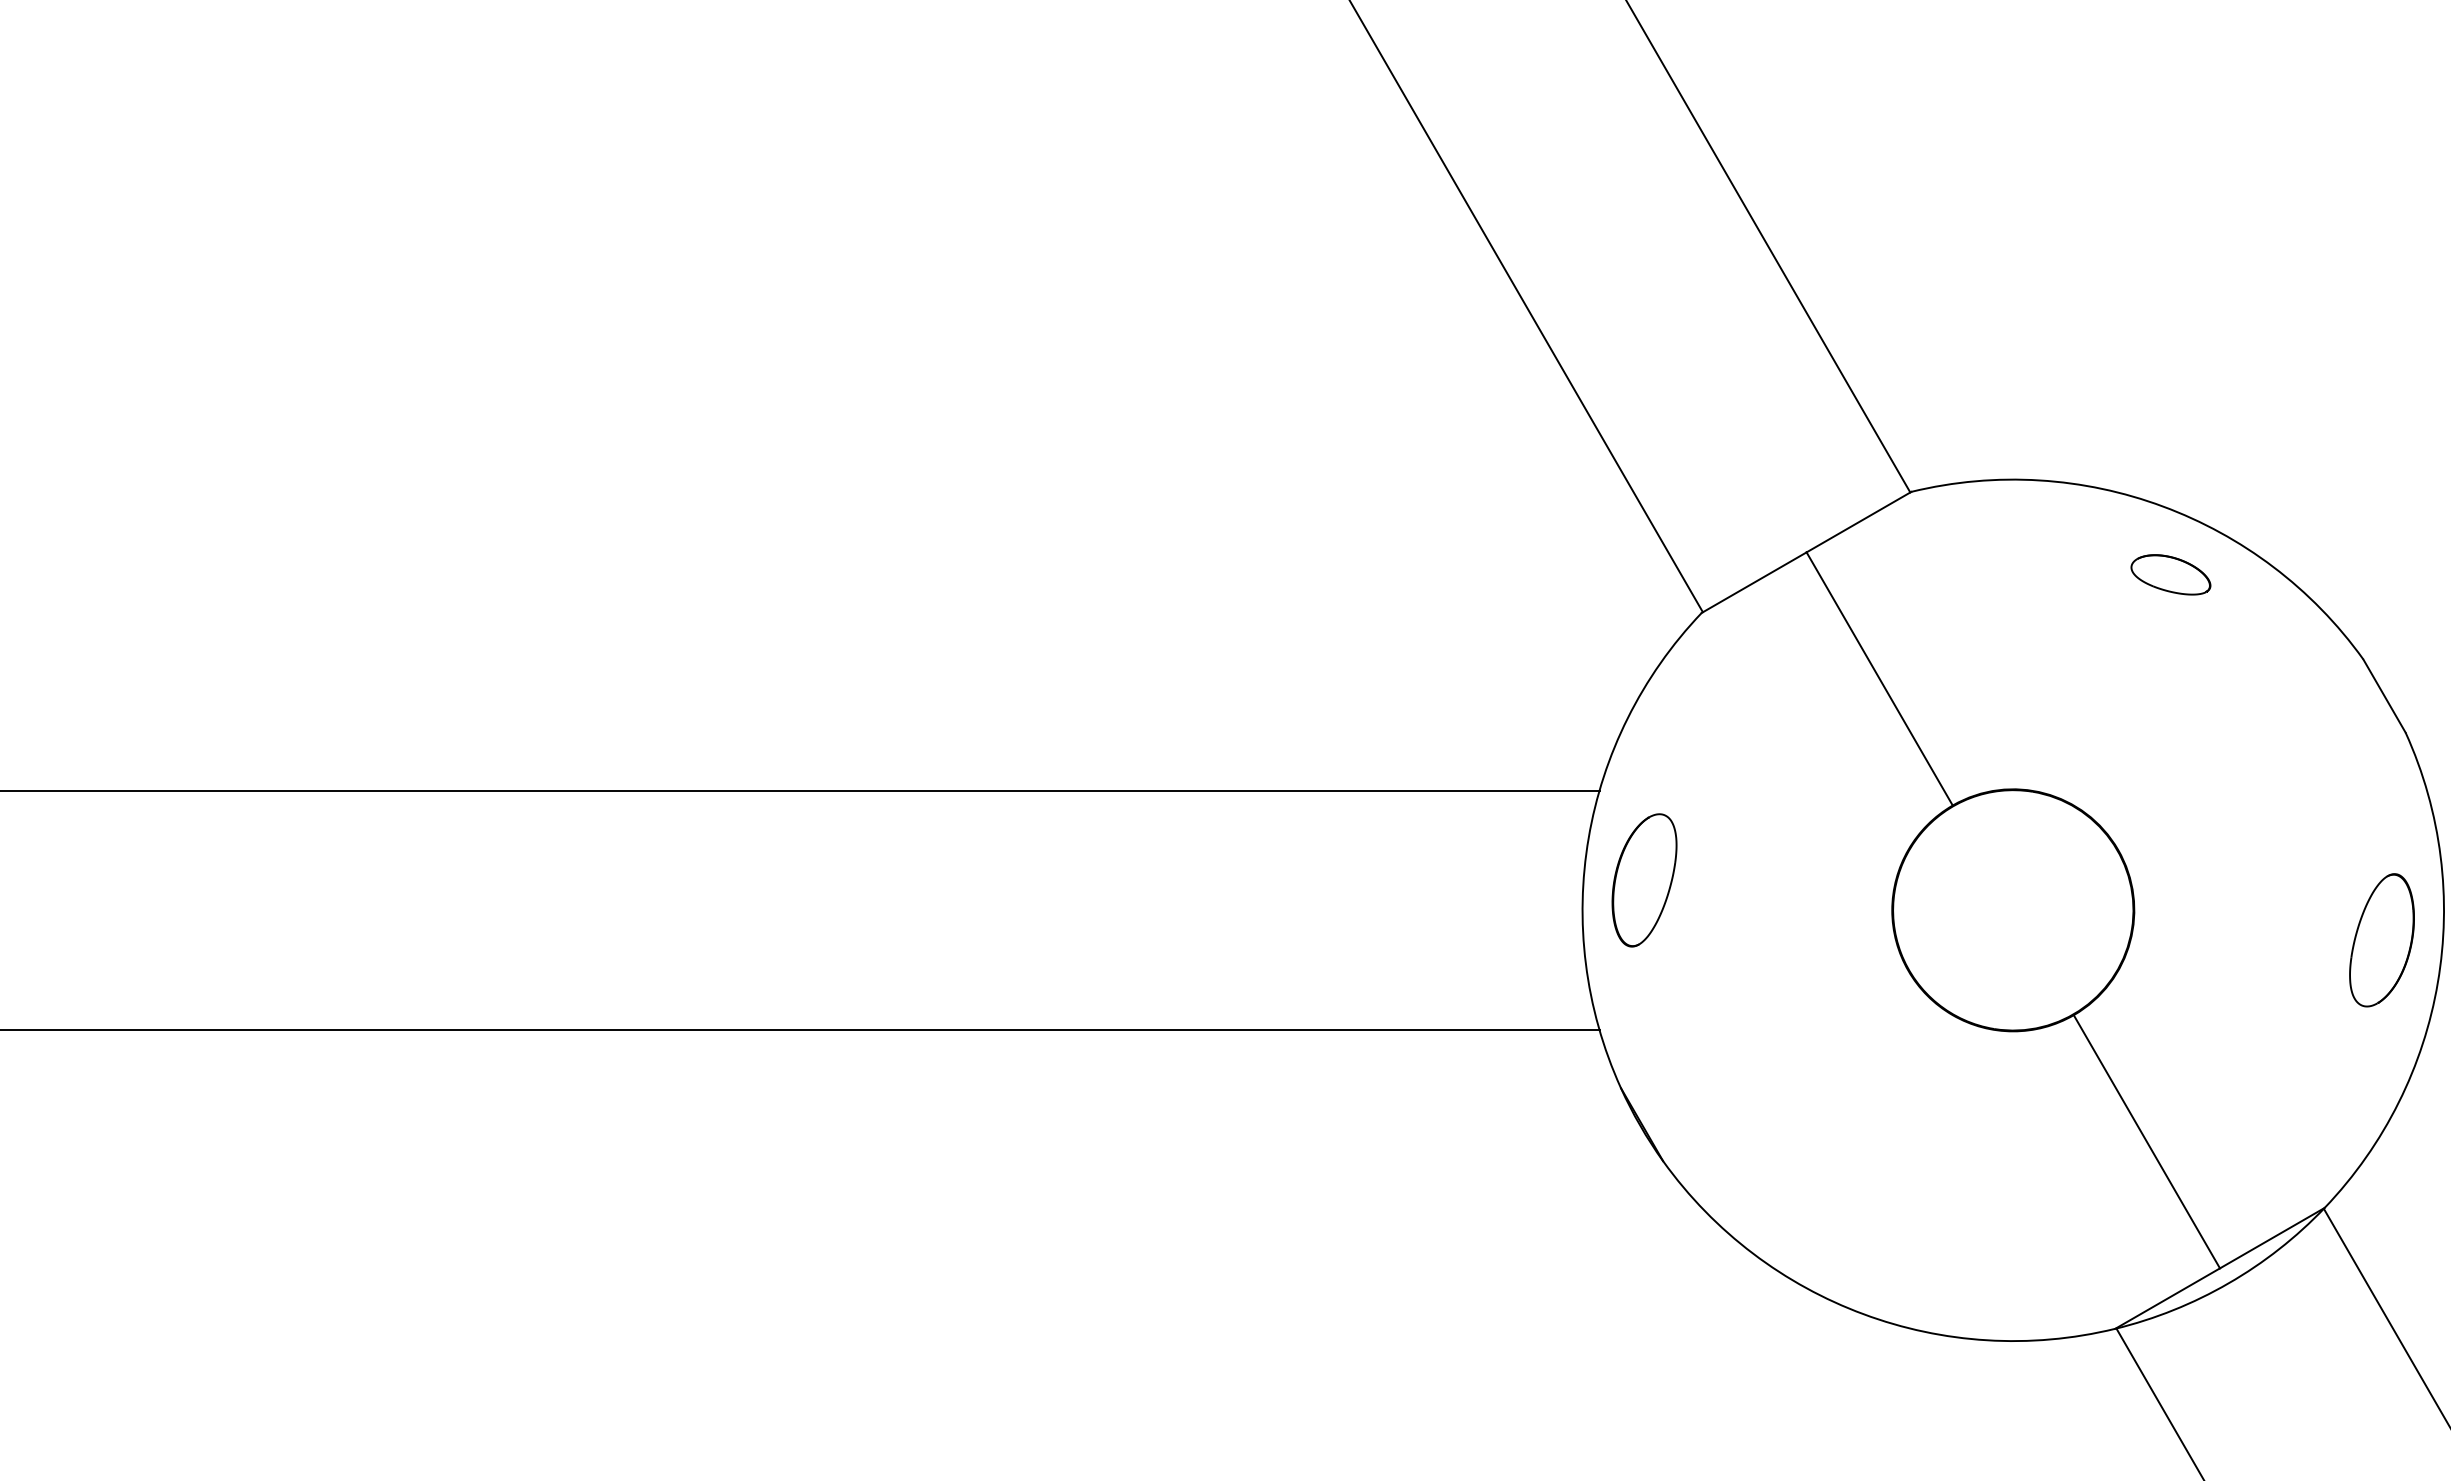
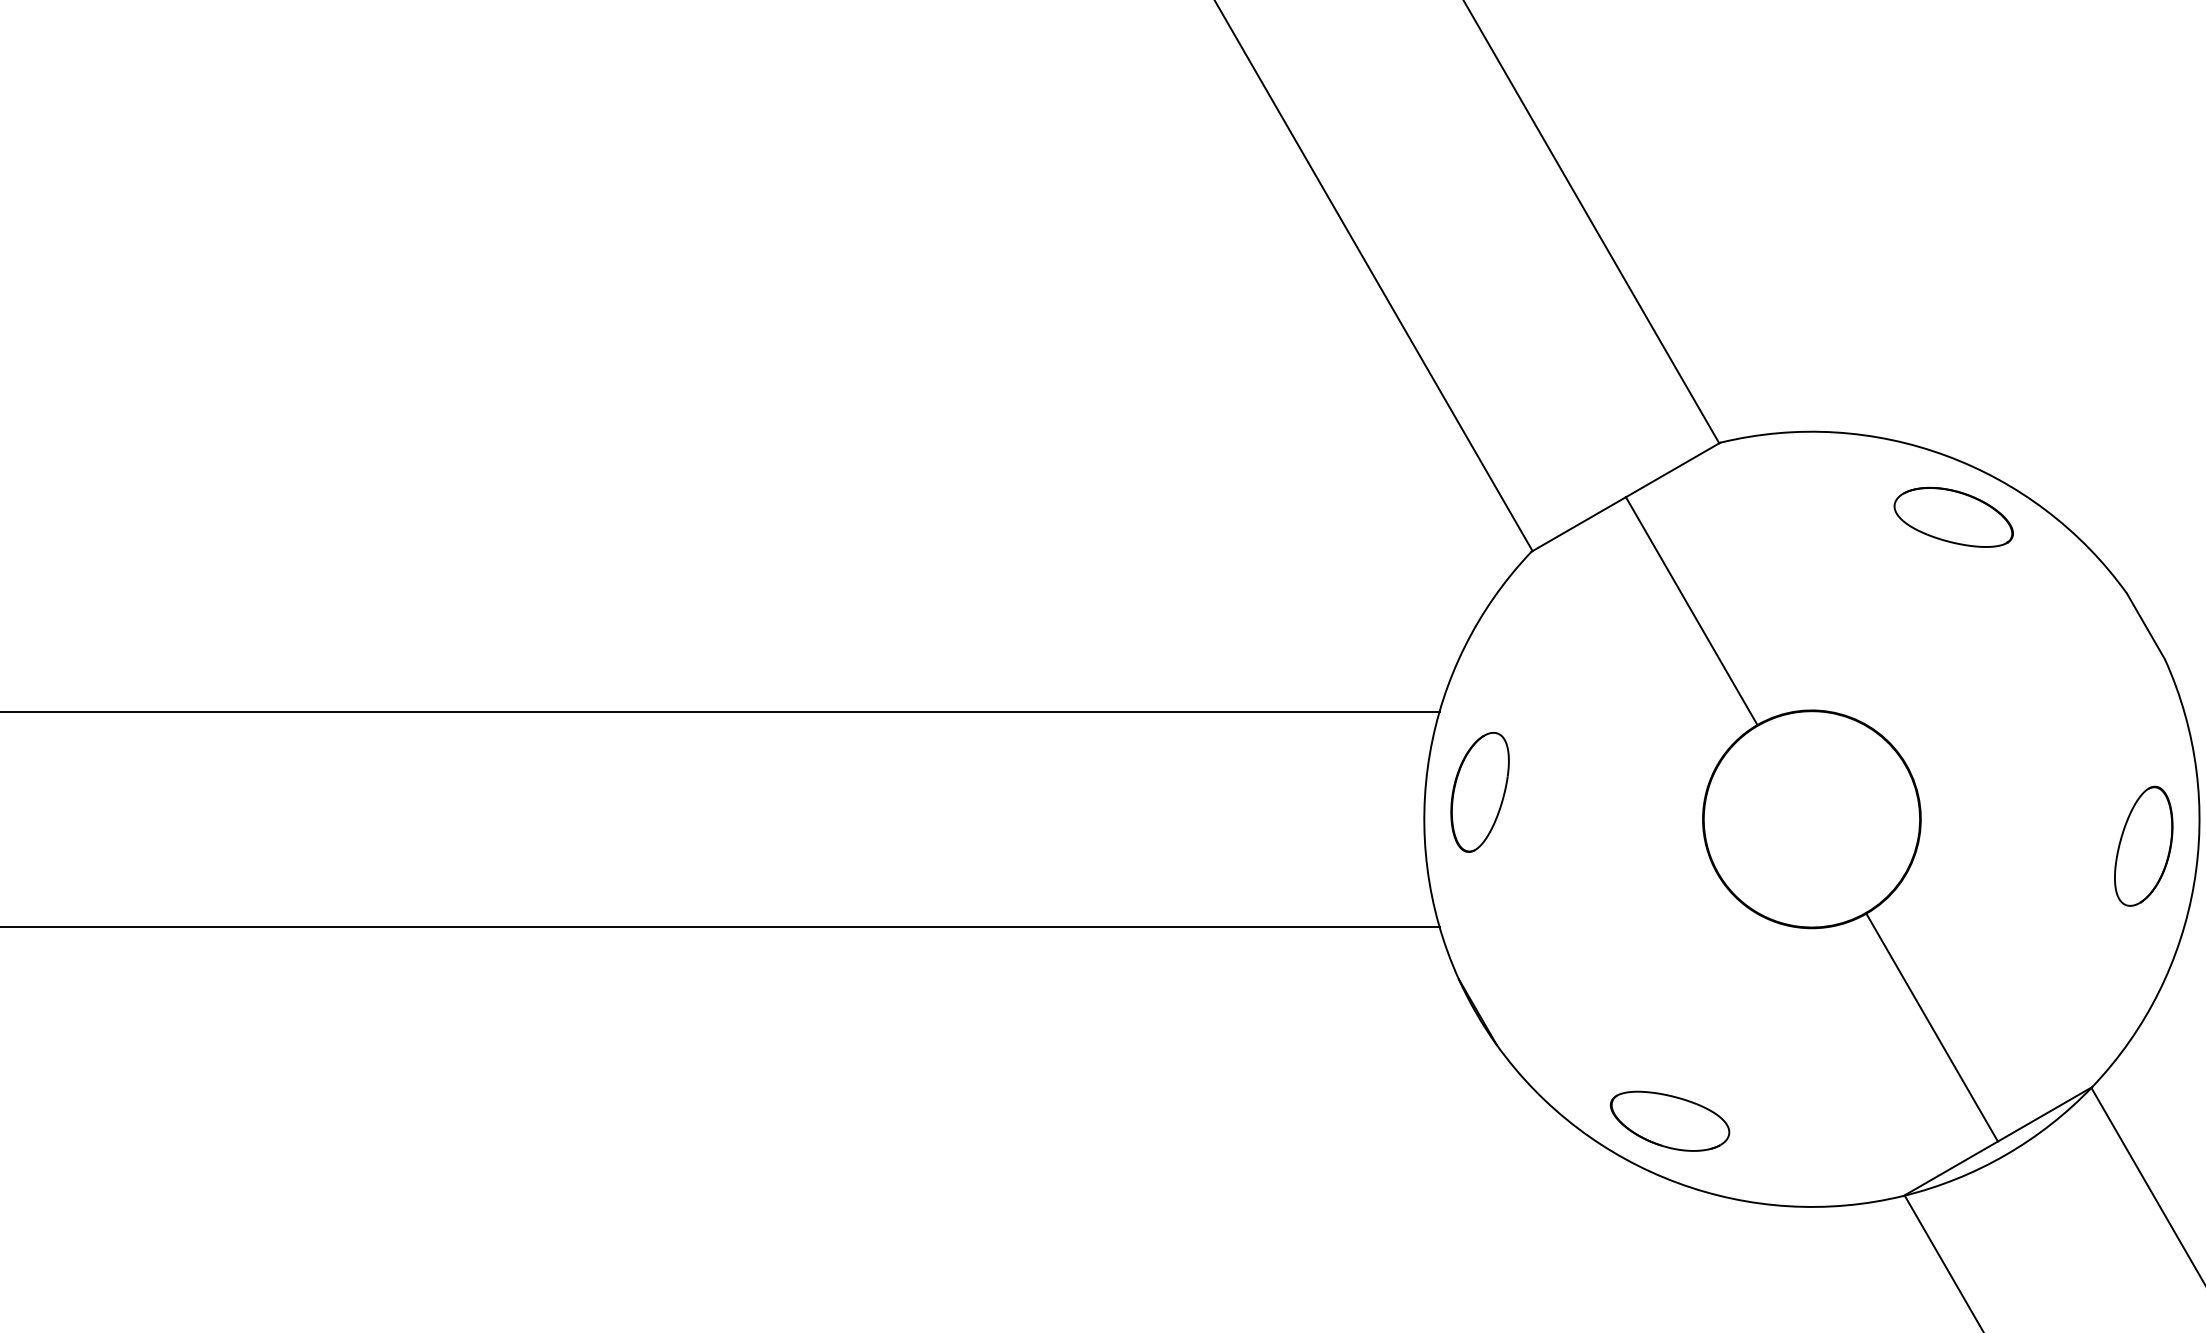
part: (2170, 574) -> (1953, 517), size x1.67
part: (1855, 1245) -> (1669, 1120), added

